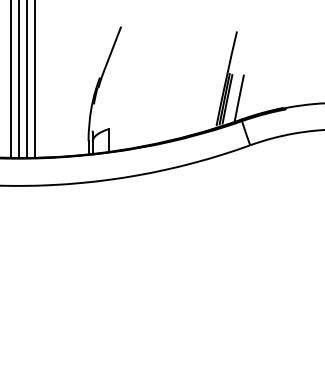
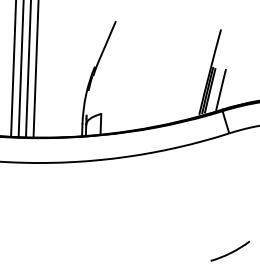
curve: (256, 275) -> (230, 251), added

